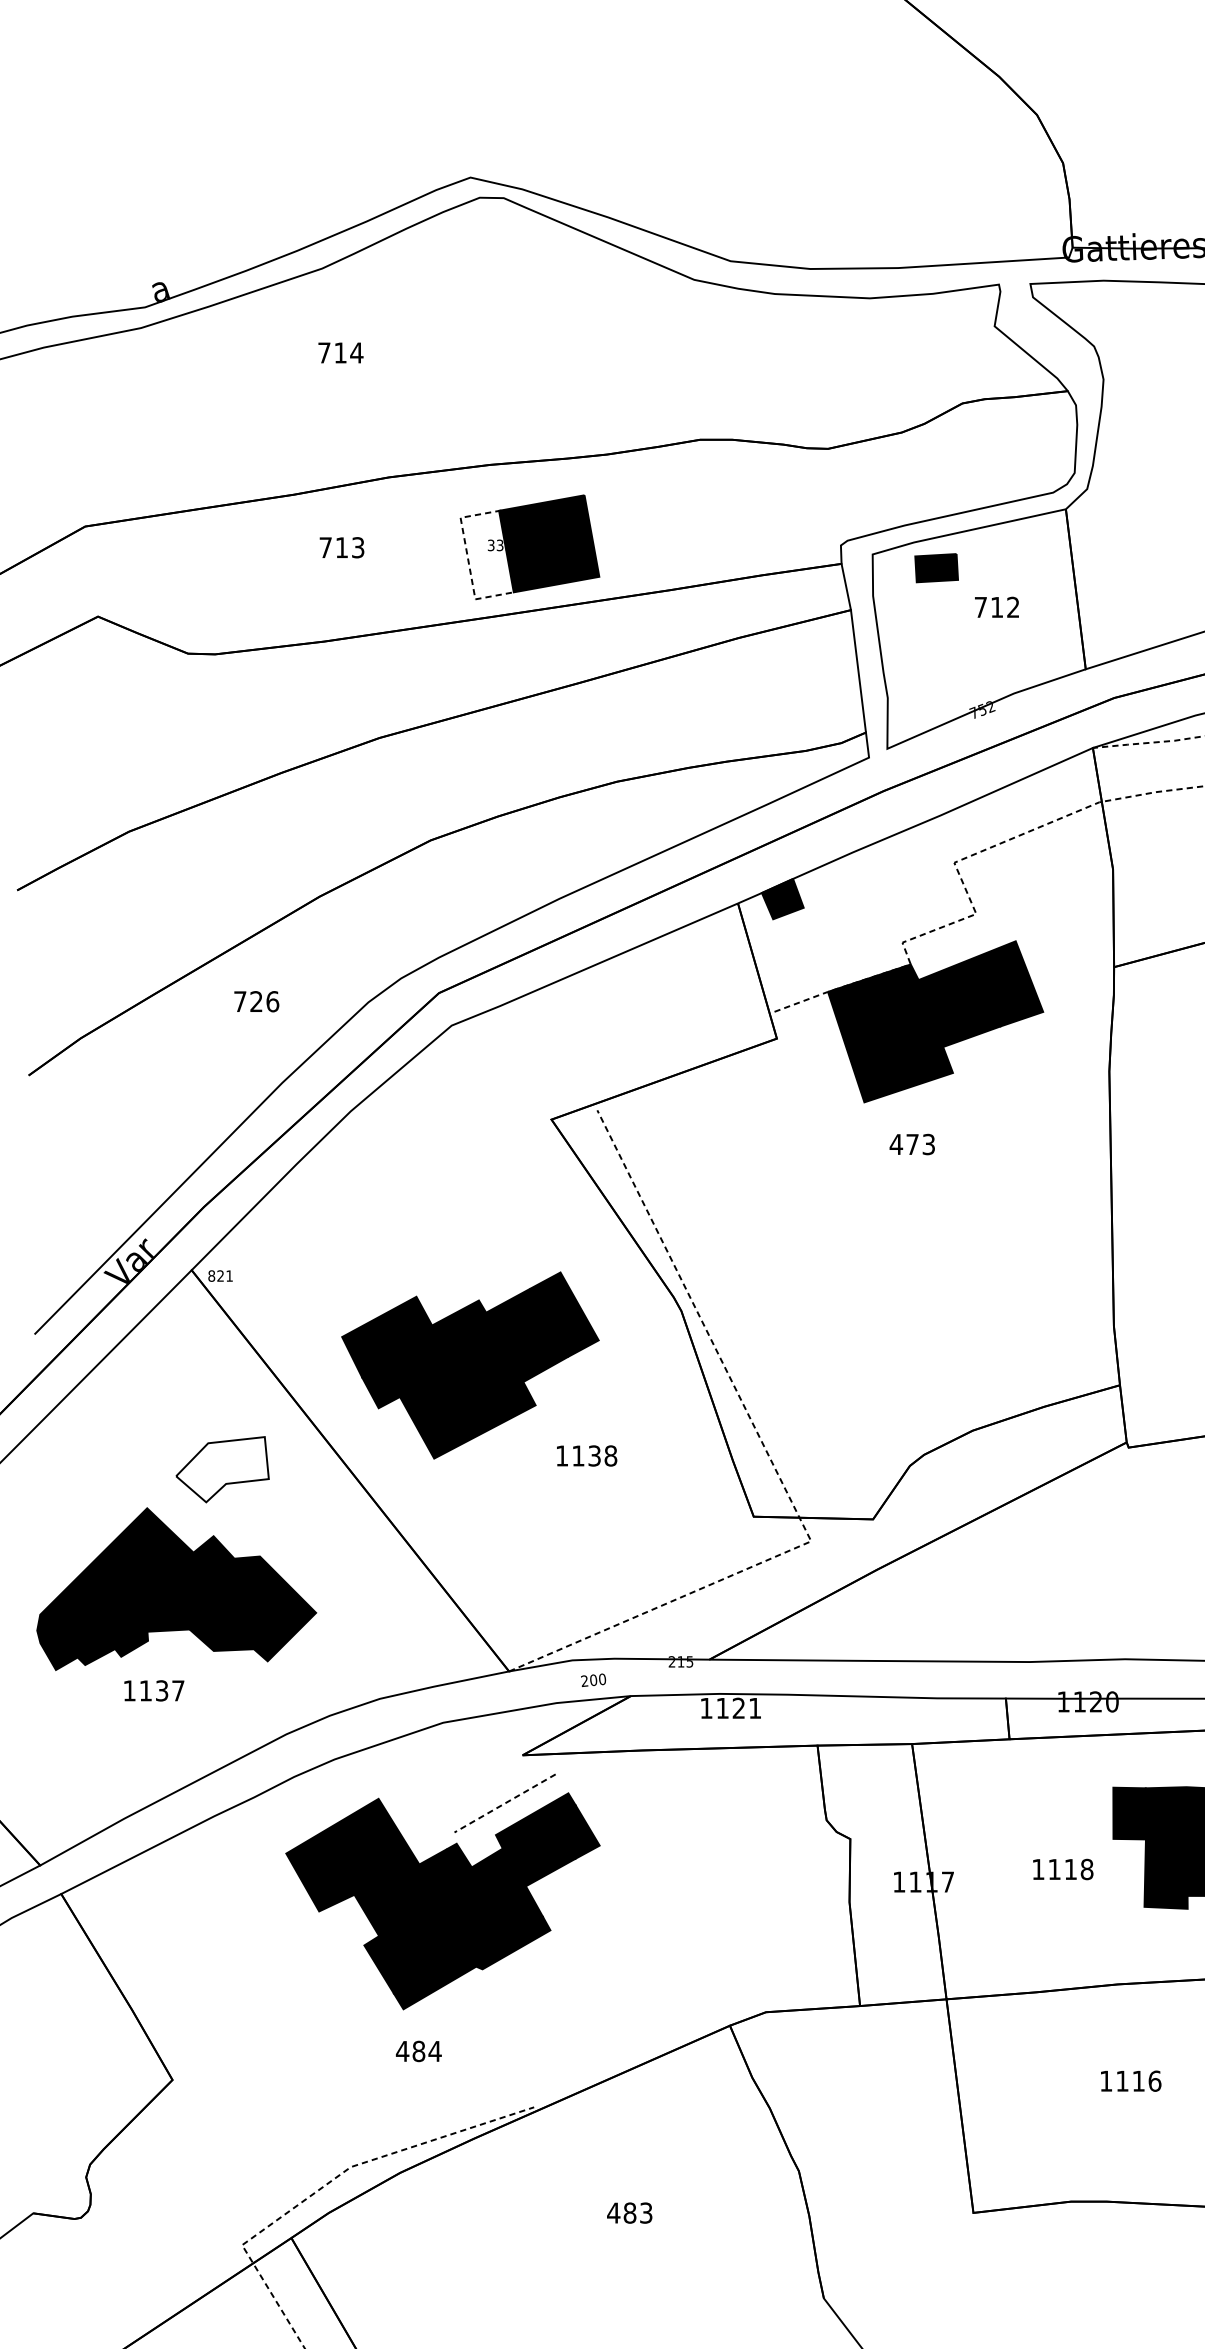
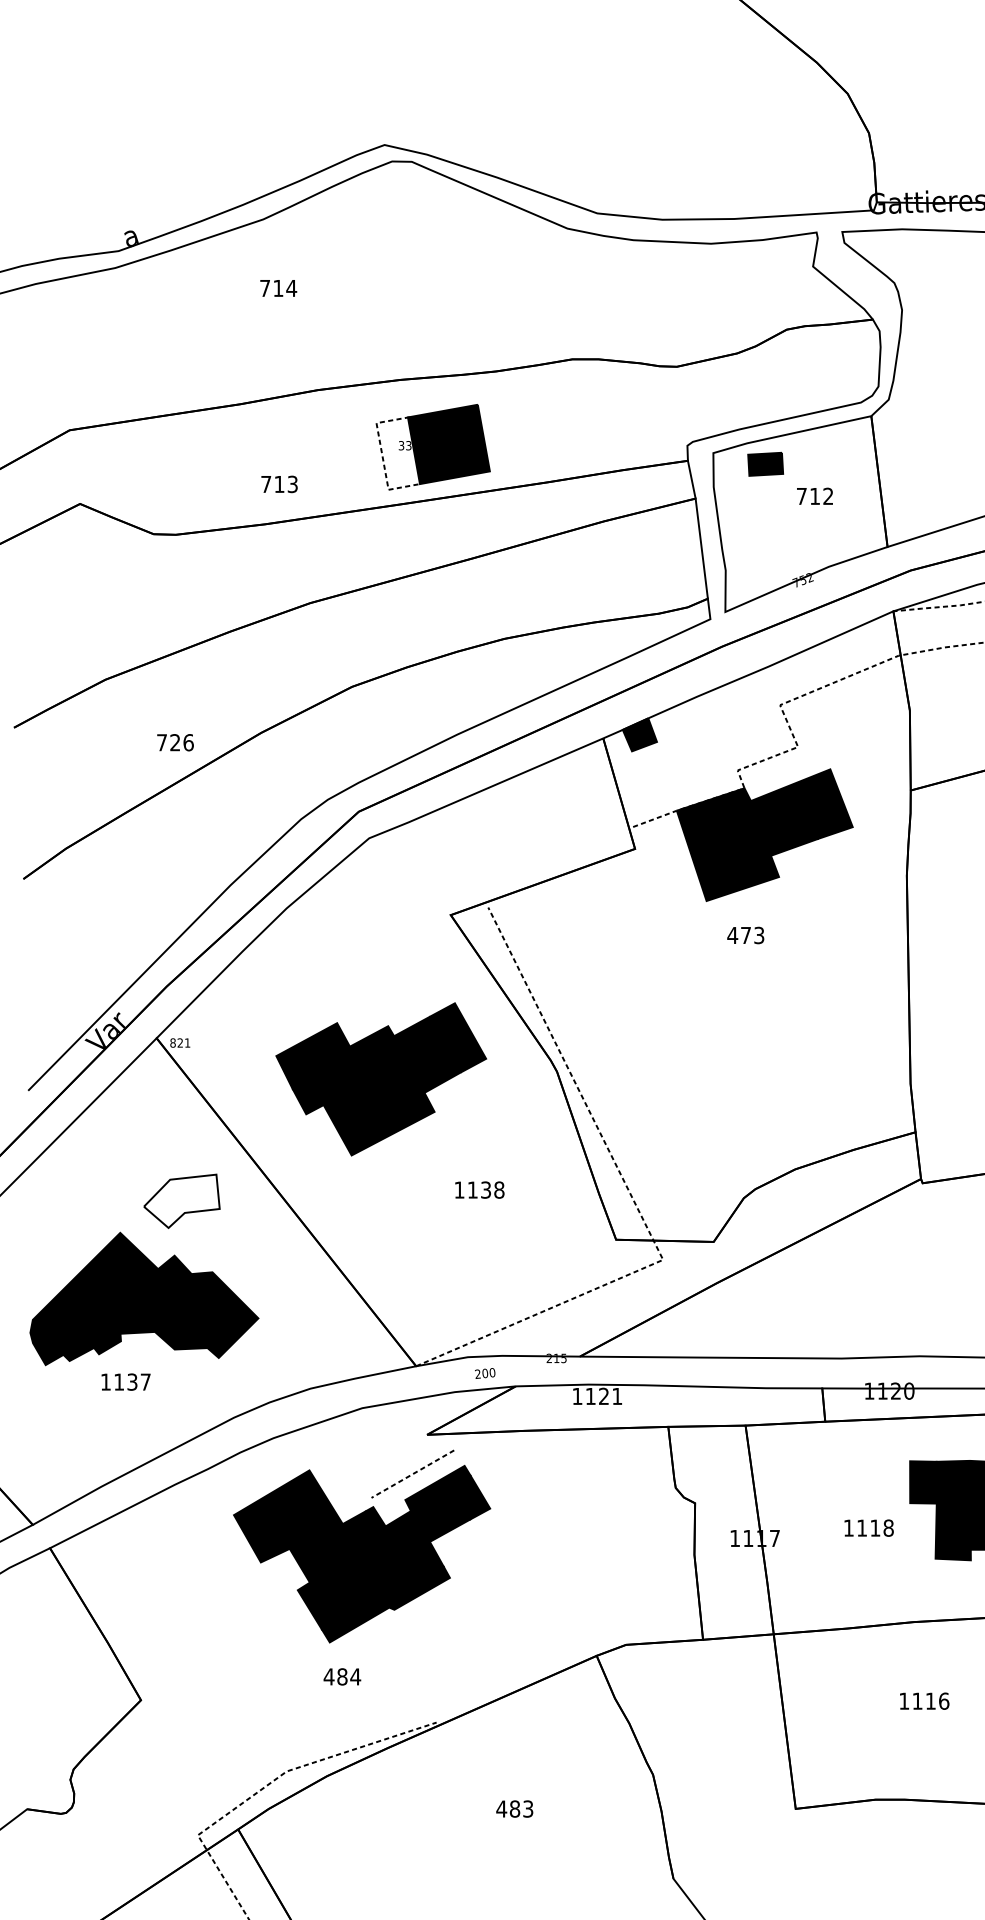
text: (341, 547) -> (279, 484), moved
text: (256, 1001) -> (175, 742), moved
part: (470, 1365) -> (381, 1079), moved

